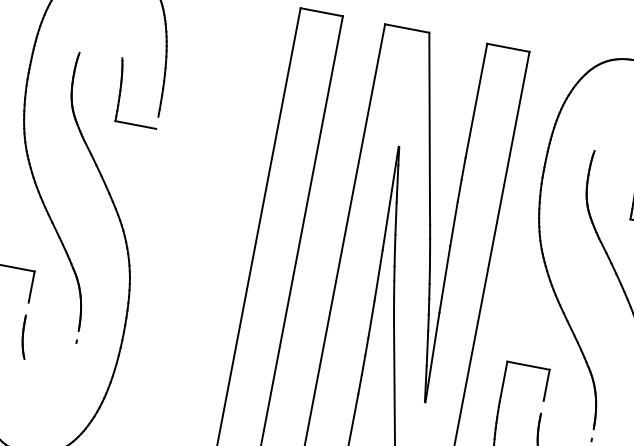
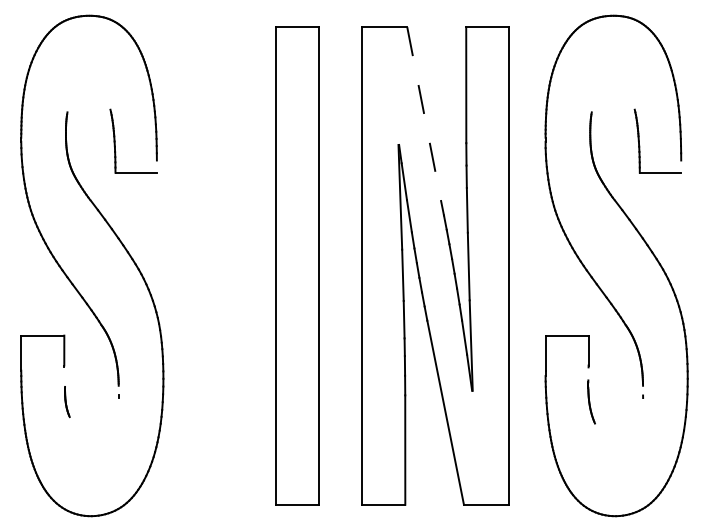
line: (429, 121) -> (424, 114), solid -> dashed
part: (25, 336) -> (67, 401), size x0.7

